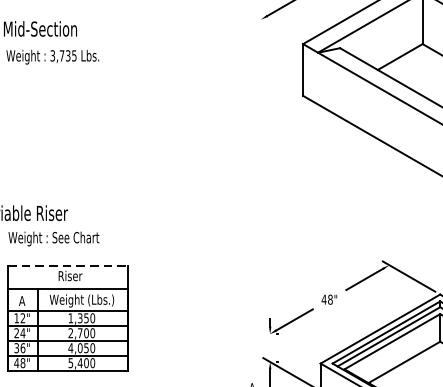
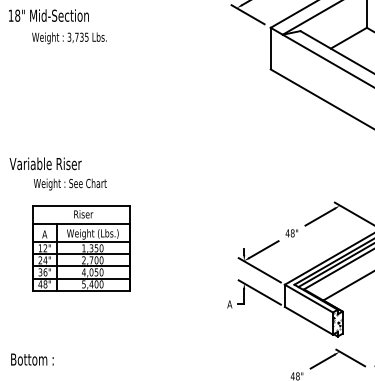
line: (274, 27) -> (247, 14), added
line: (69, 266) -> (82, 206), dashed -> solid
line: (289, 345) -> (259, 270), added

